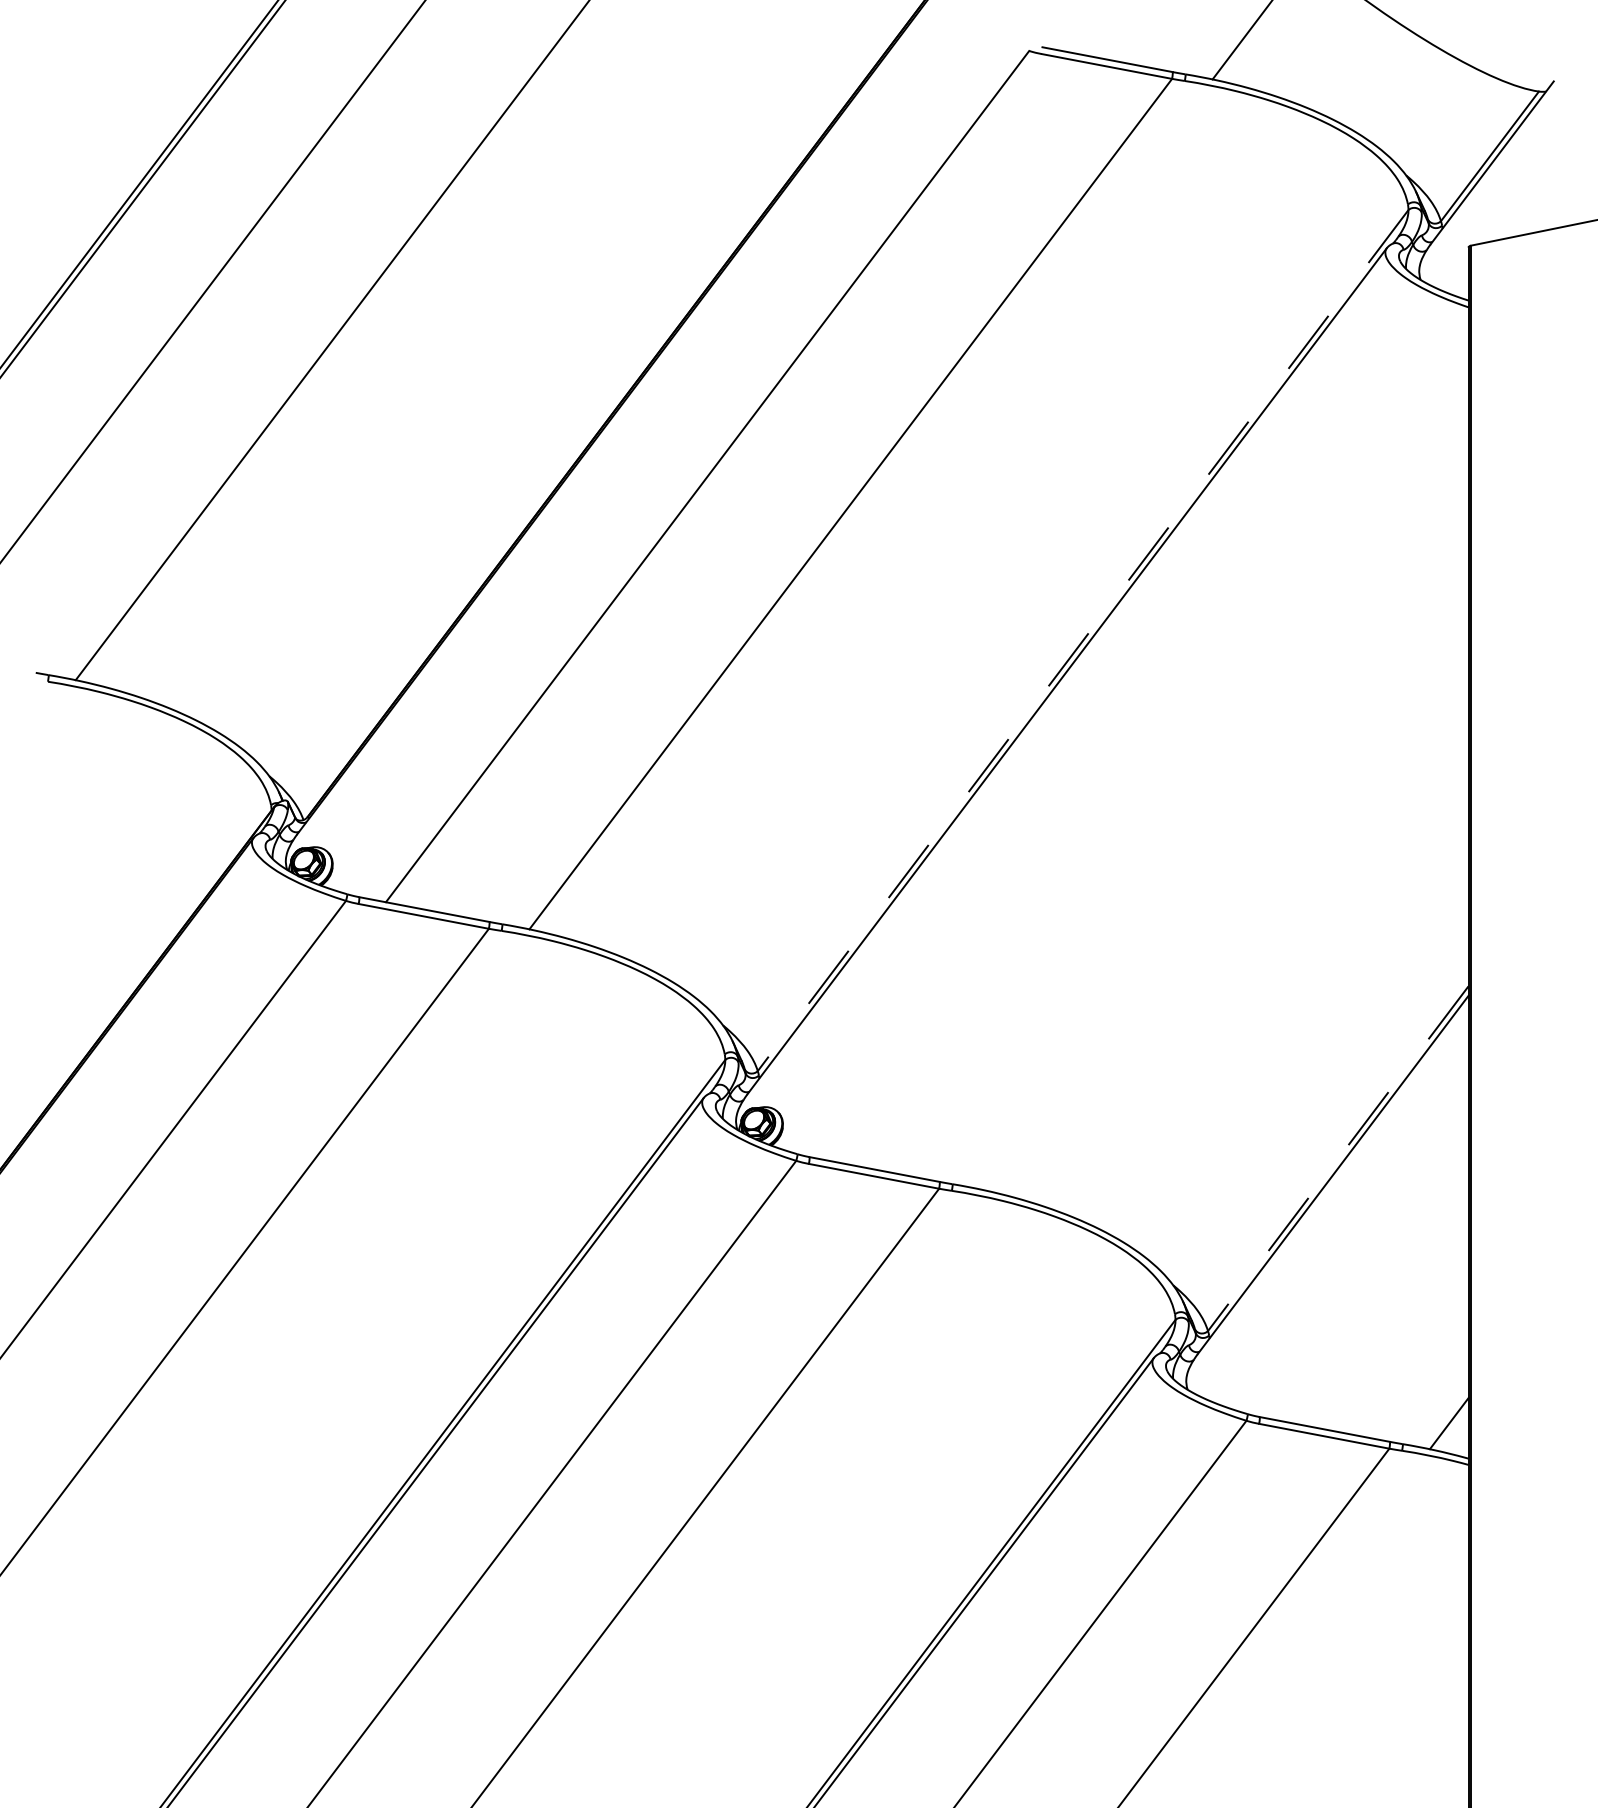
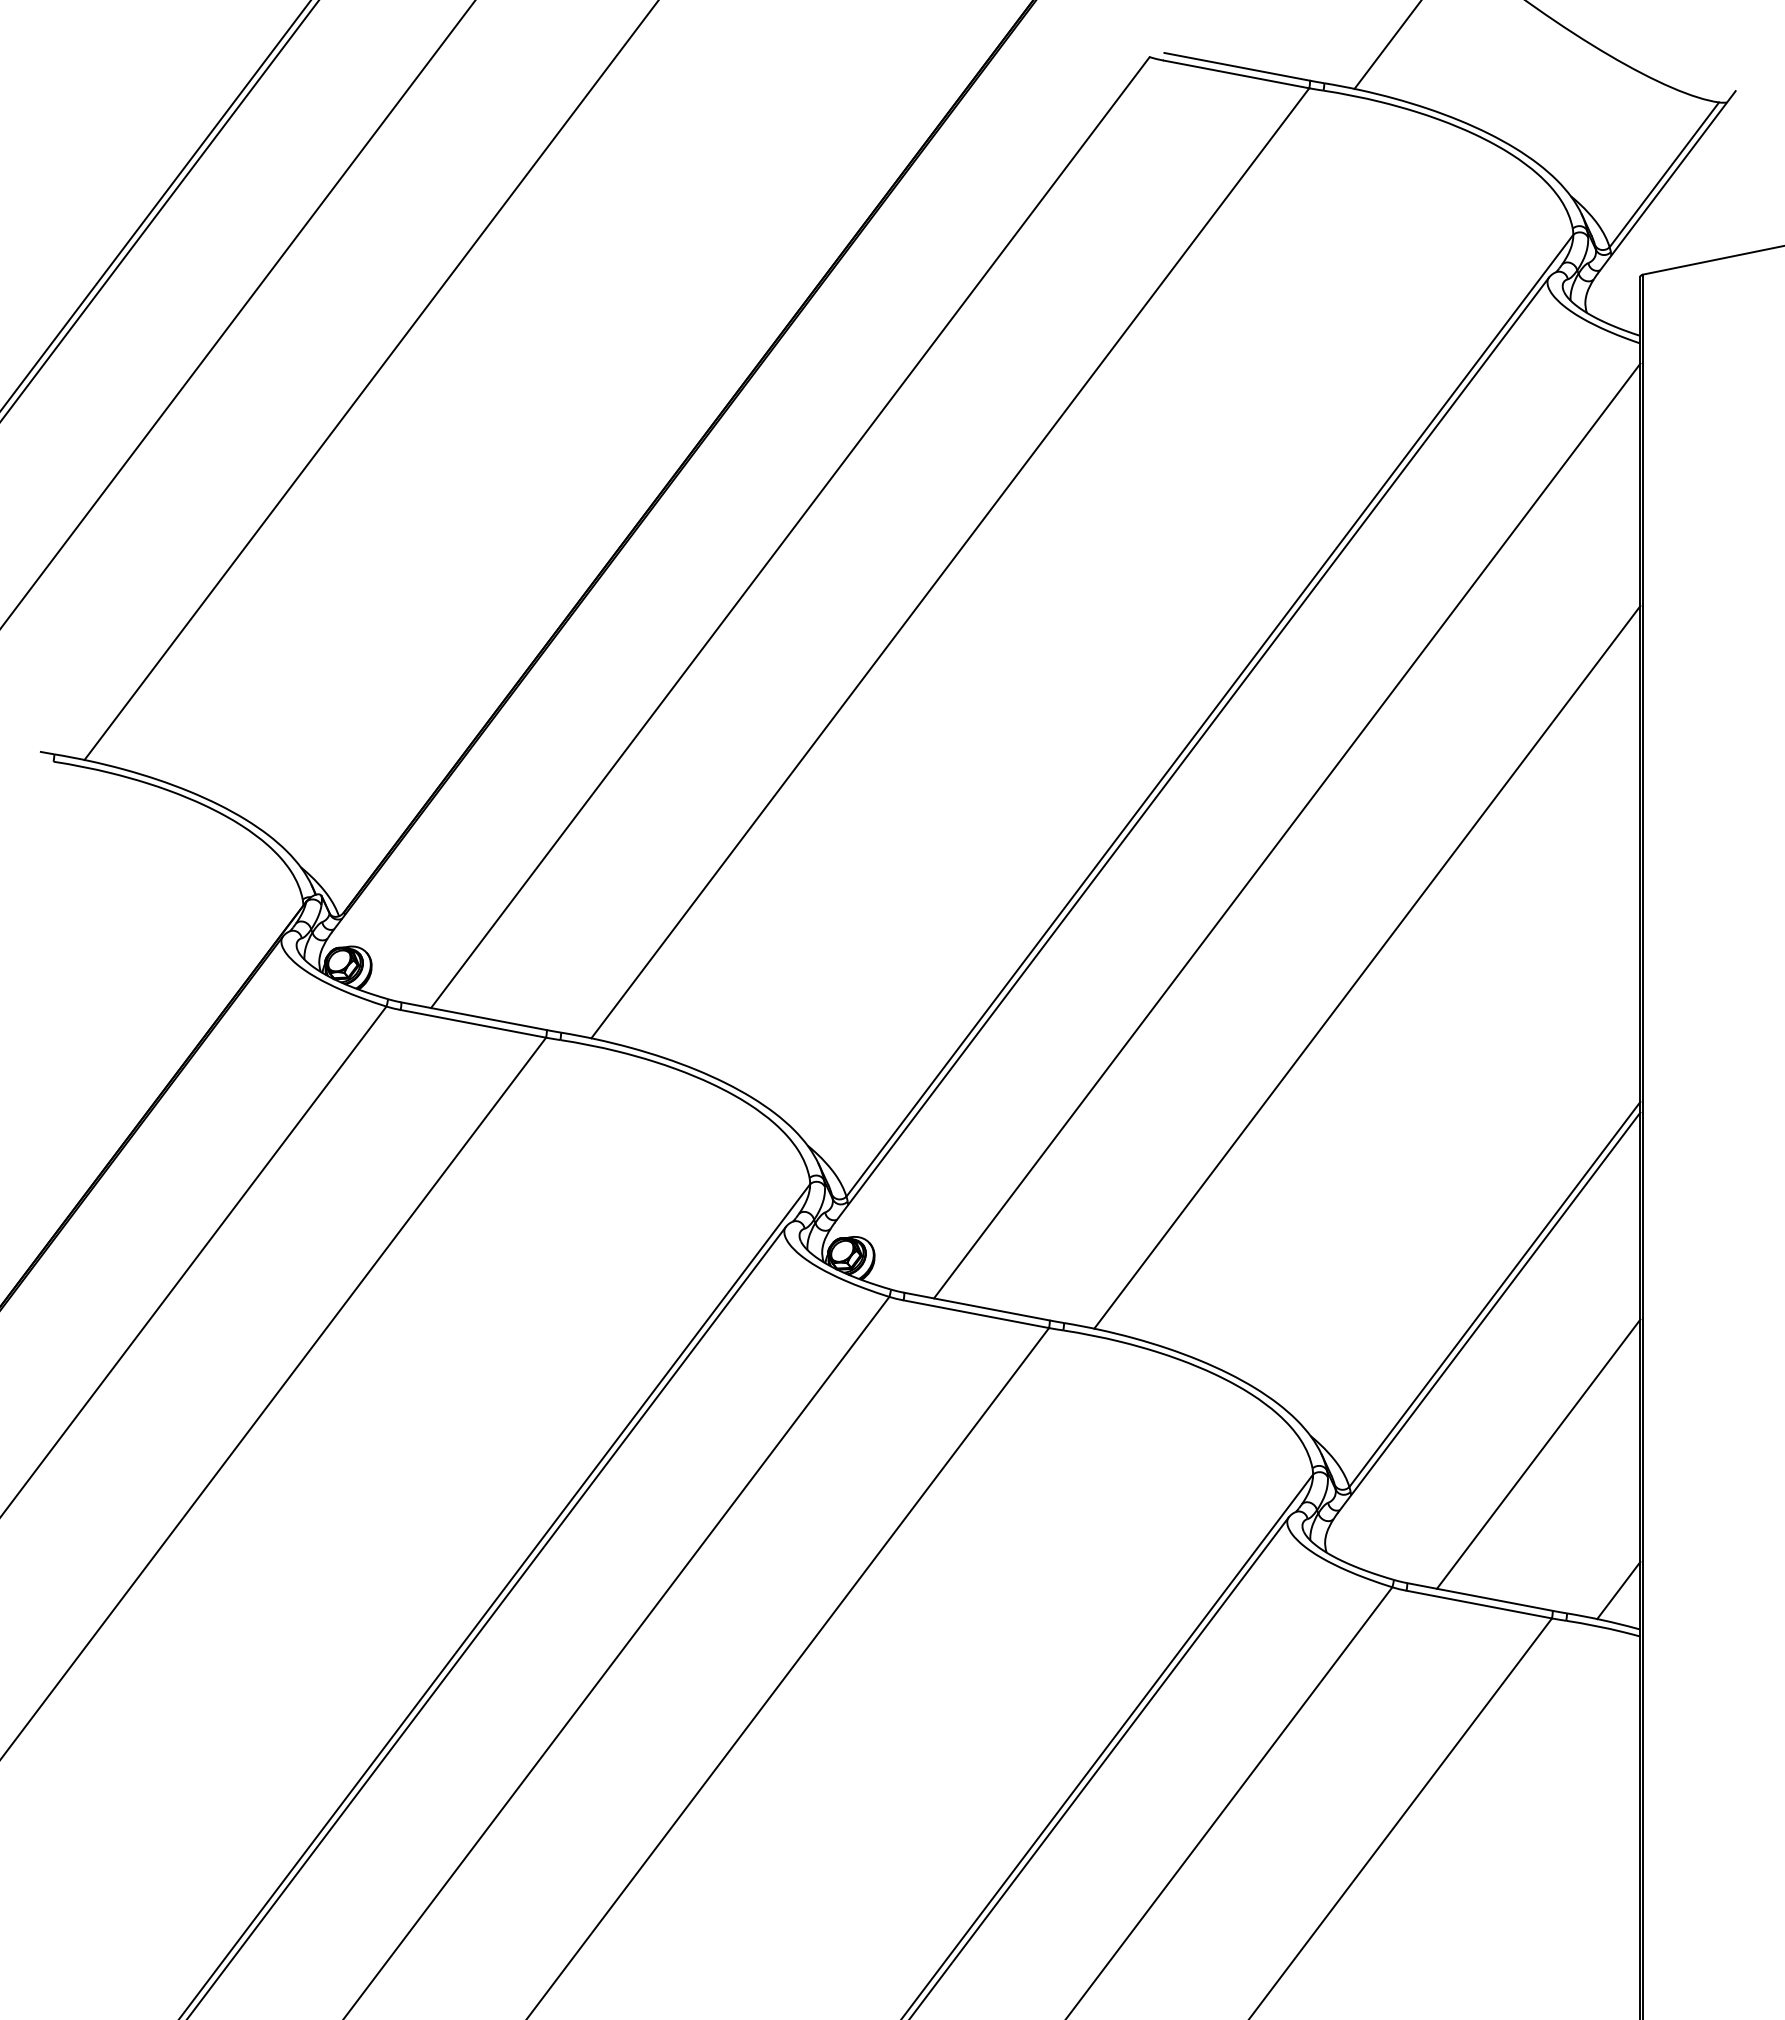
line: (1082, 640) -> (1209, 715), dashed -> solid
line: (1152, 743) -> (1287, 830), added
line: (1224, 865) -> (1367, 967), added
line: (1337, 1158) -> (1494, 1294), dashed -> solid
line: (1377, 1301) -> (1538, 1453), added

